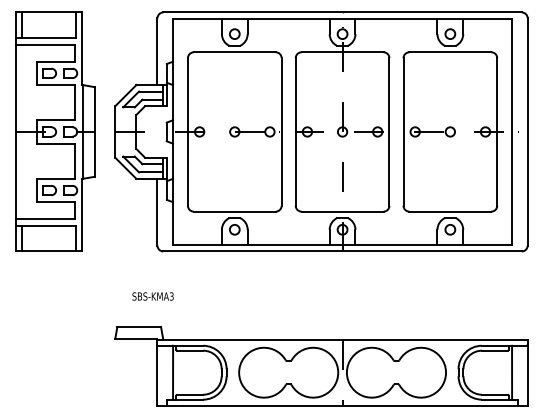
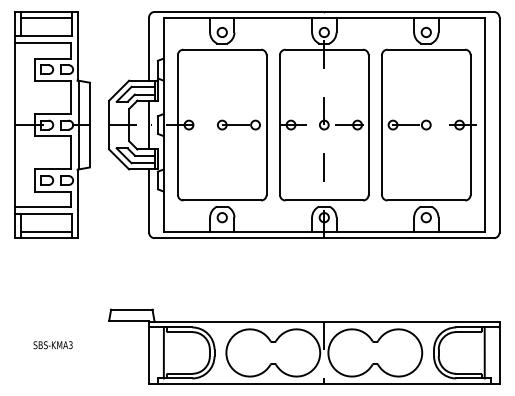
line: (49, 18) -> (46, 17), added
line: (157, 131) -> (149, 124), added
line: (49, 245) -> (46, 232), added
text: (152, 296) -> (52, 345), moved

